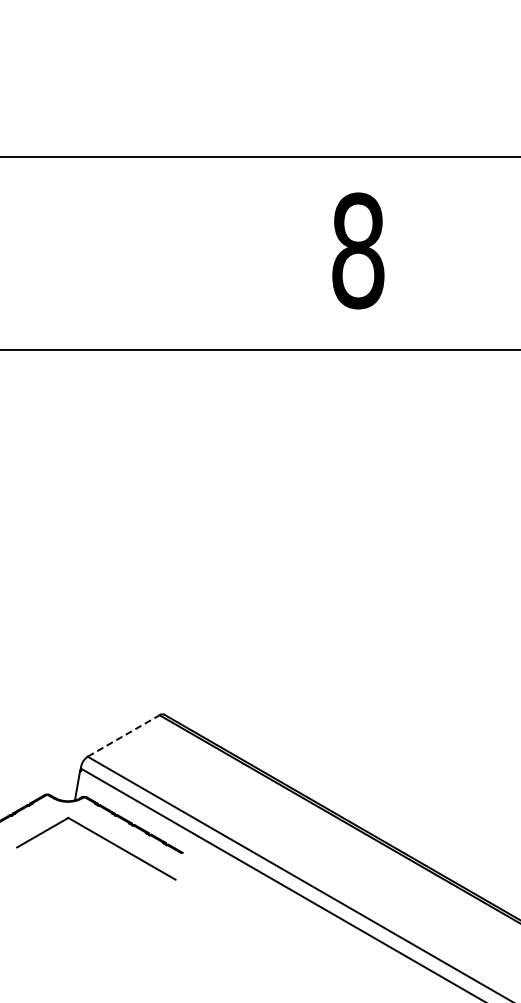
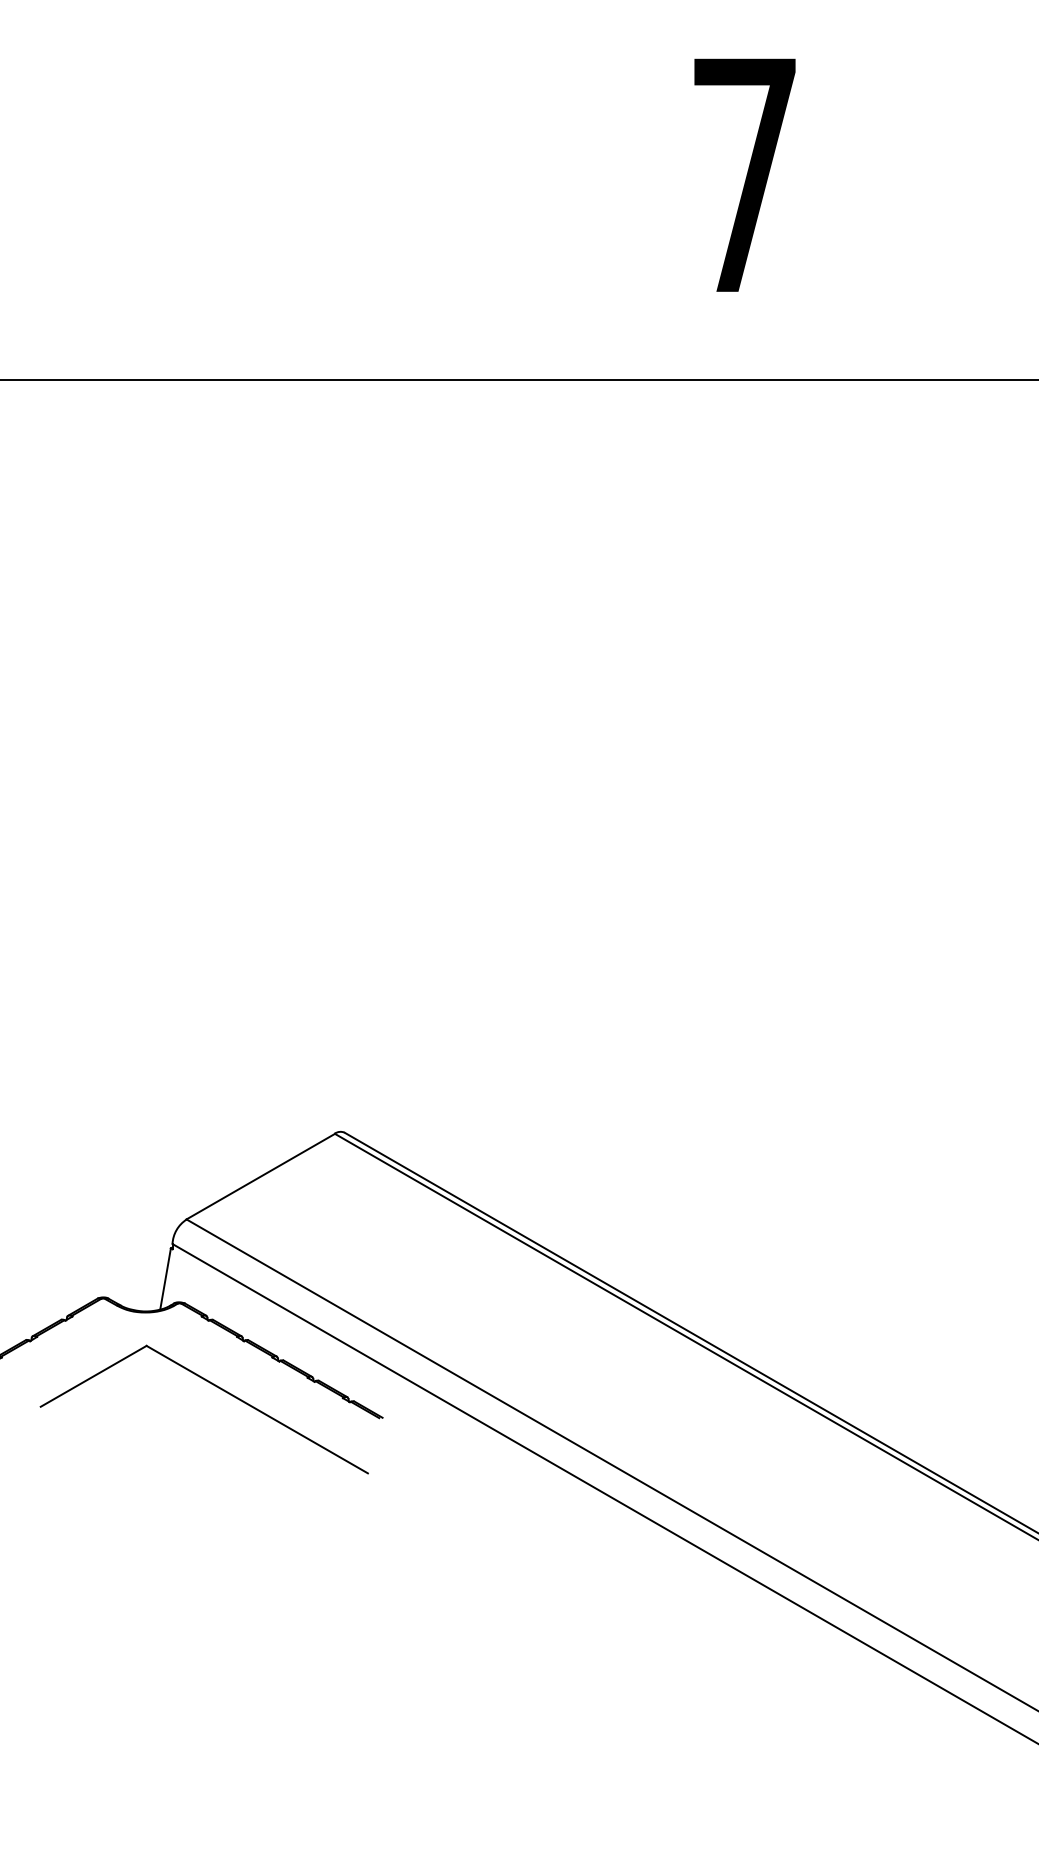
text: (358, 250) -> (745, 174), 8 -> 7
line: (124, 735) -> (262, 1175), dashed -> solid

